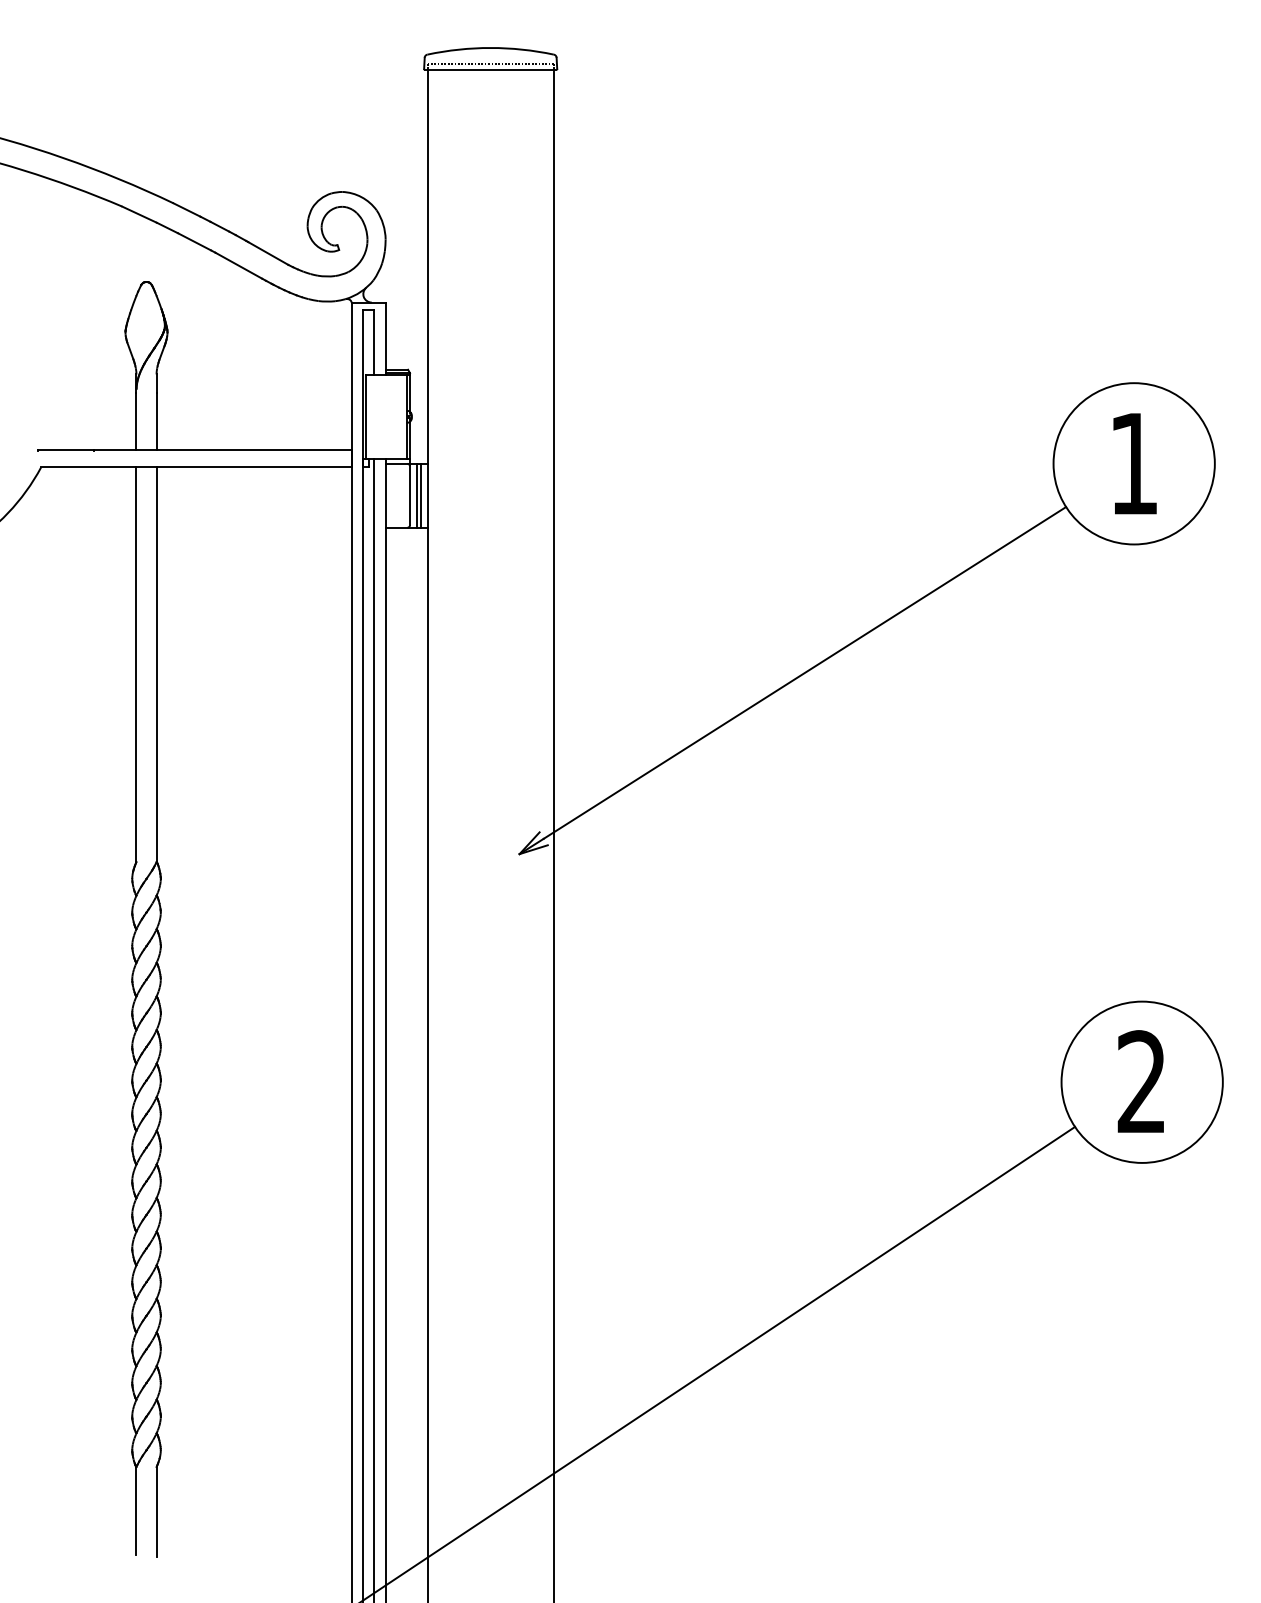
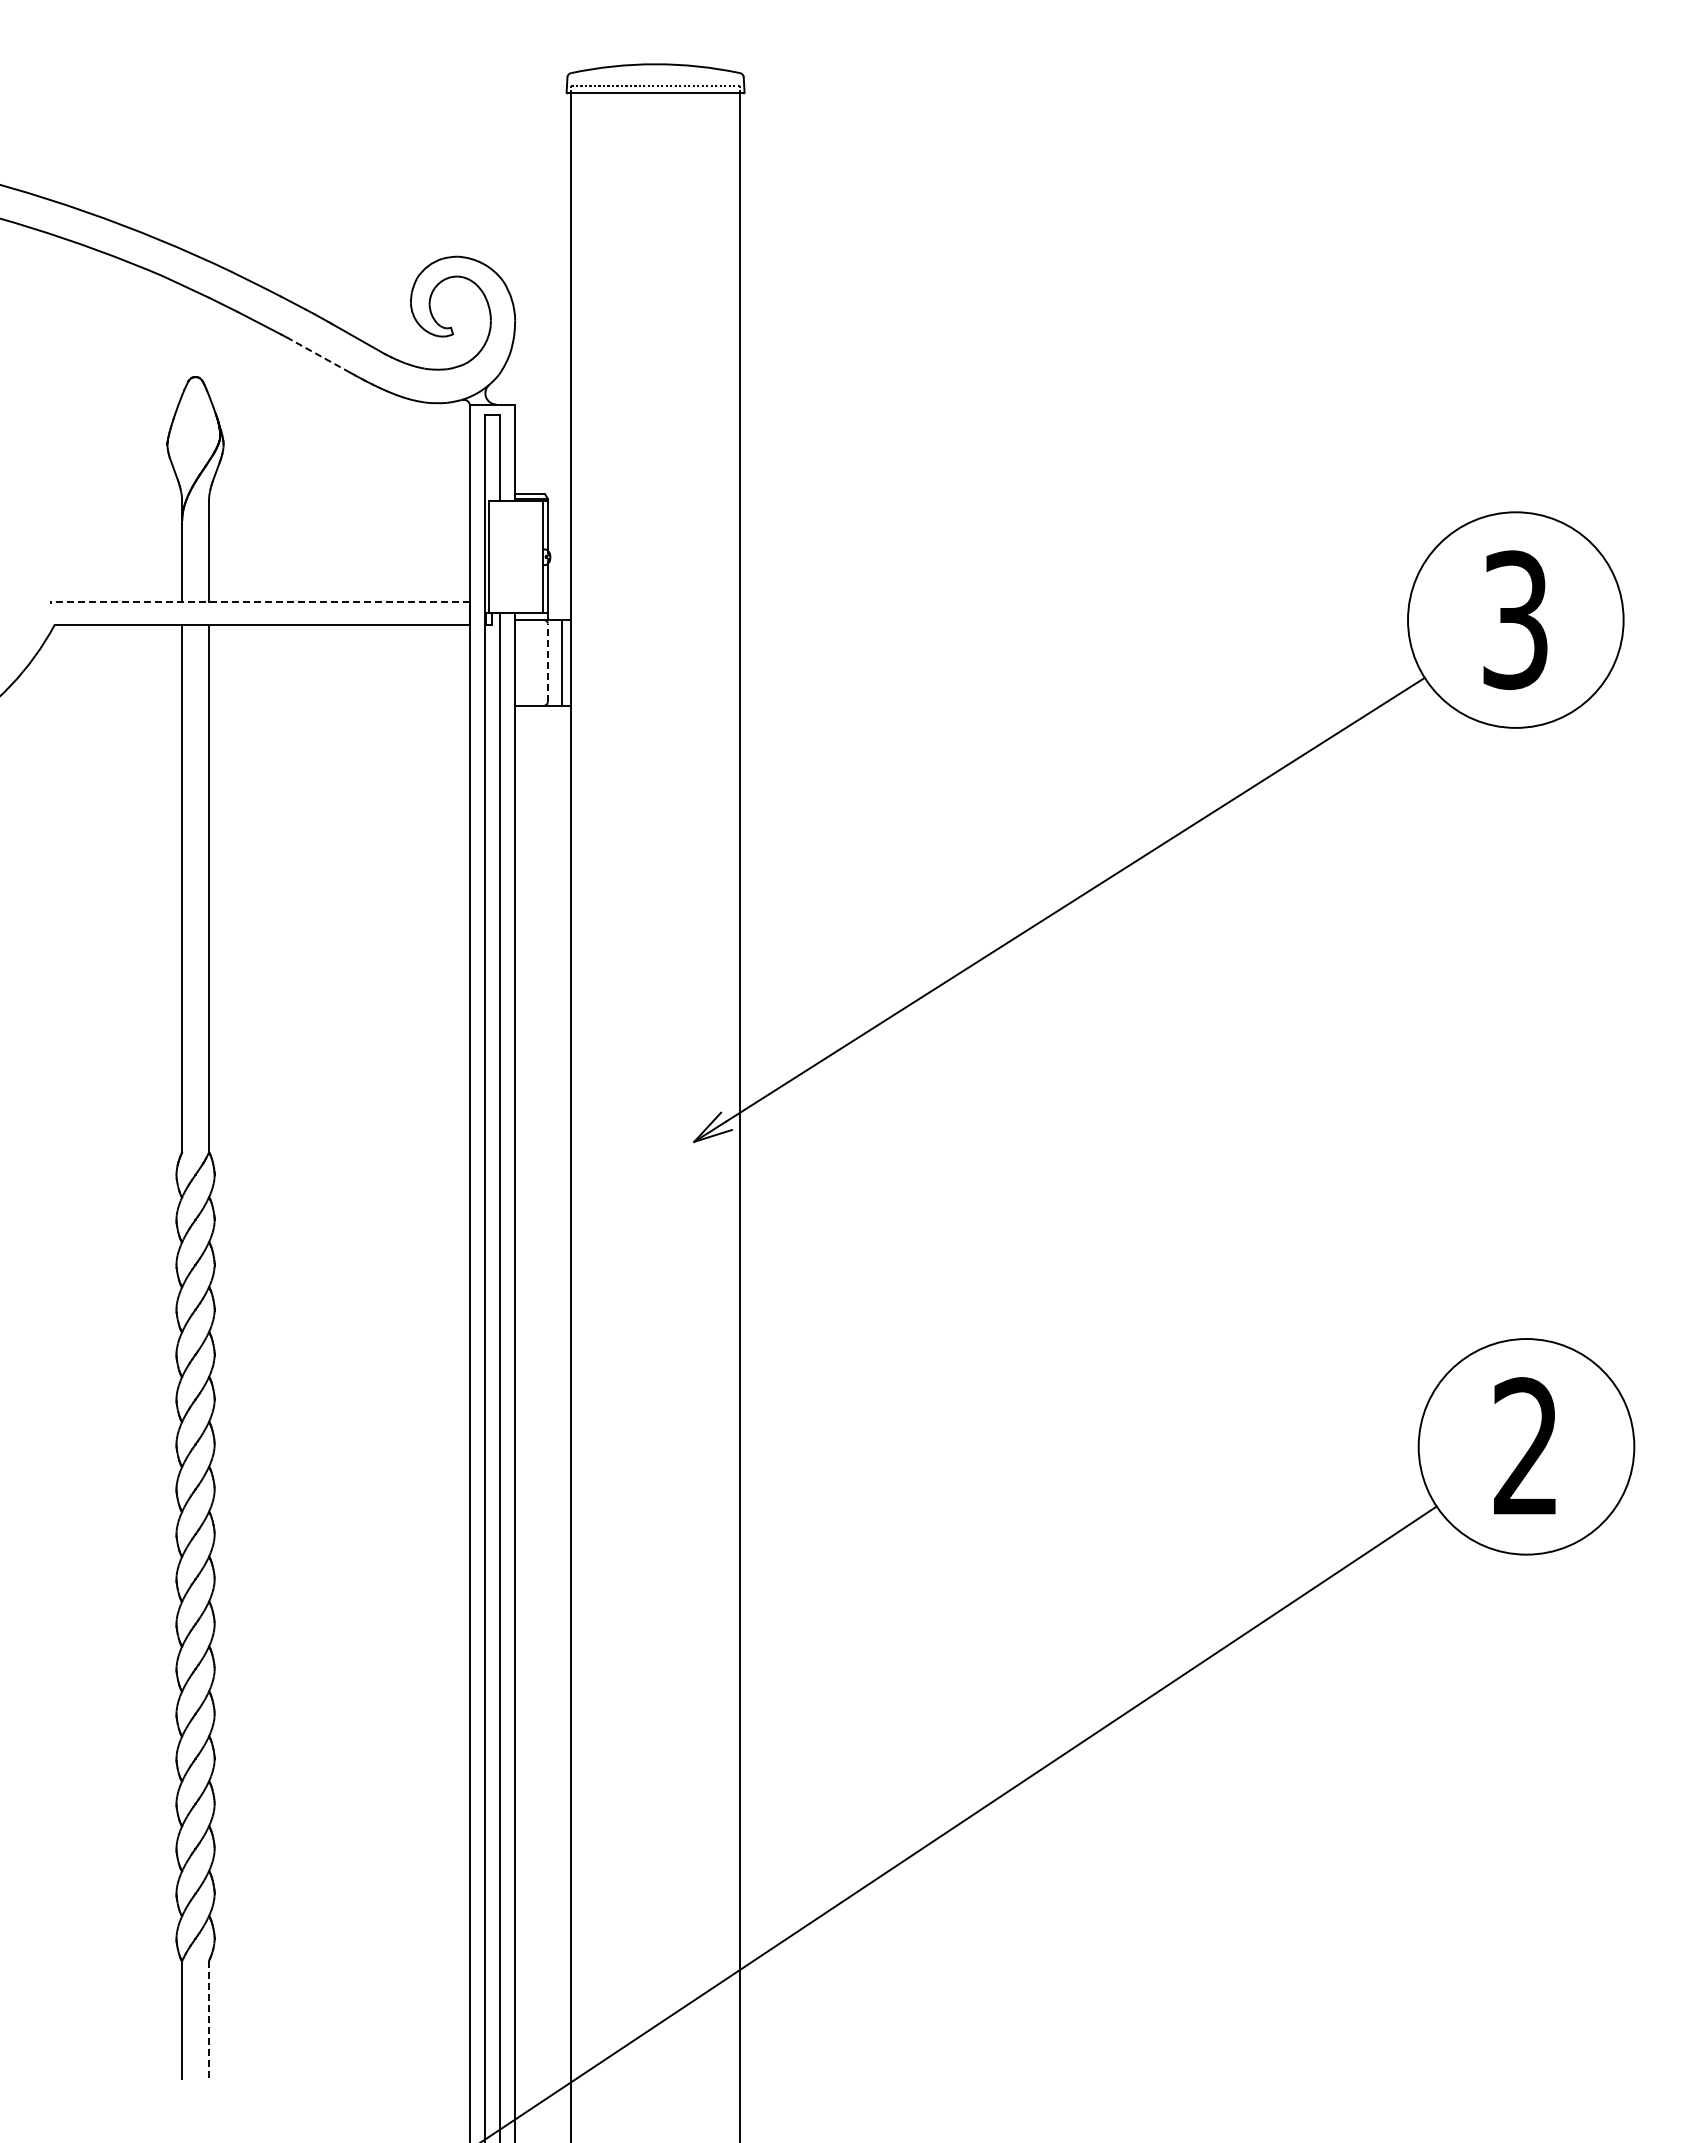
line: (238, 265) -> (318, 355), solid -> dashed
line: (195, 450) -> (260, 602), solid -> dashed
text: (1133, 464) -> (1515, 620), 1 -> 3
line: (409, 495) -> (547, 662), solid -> dashed
line: (416, 495) -> (556, 662), removed
line: (156, 1512) -> (209, 2021), solid -> dashed

